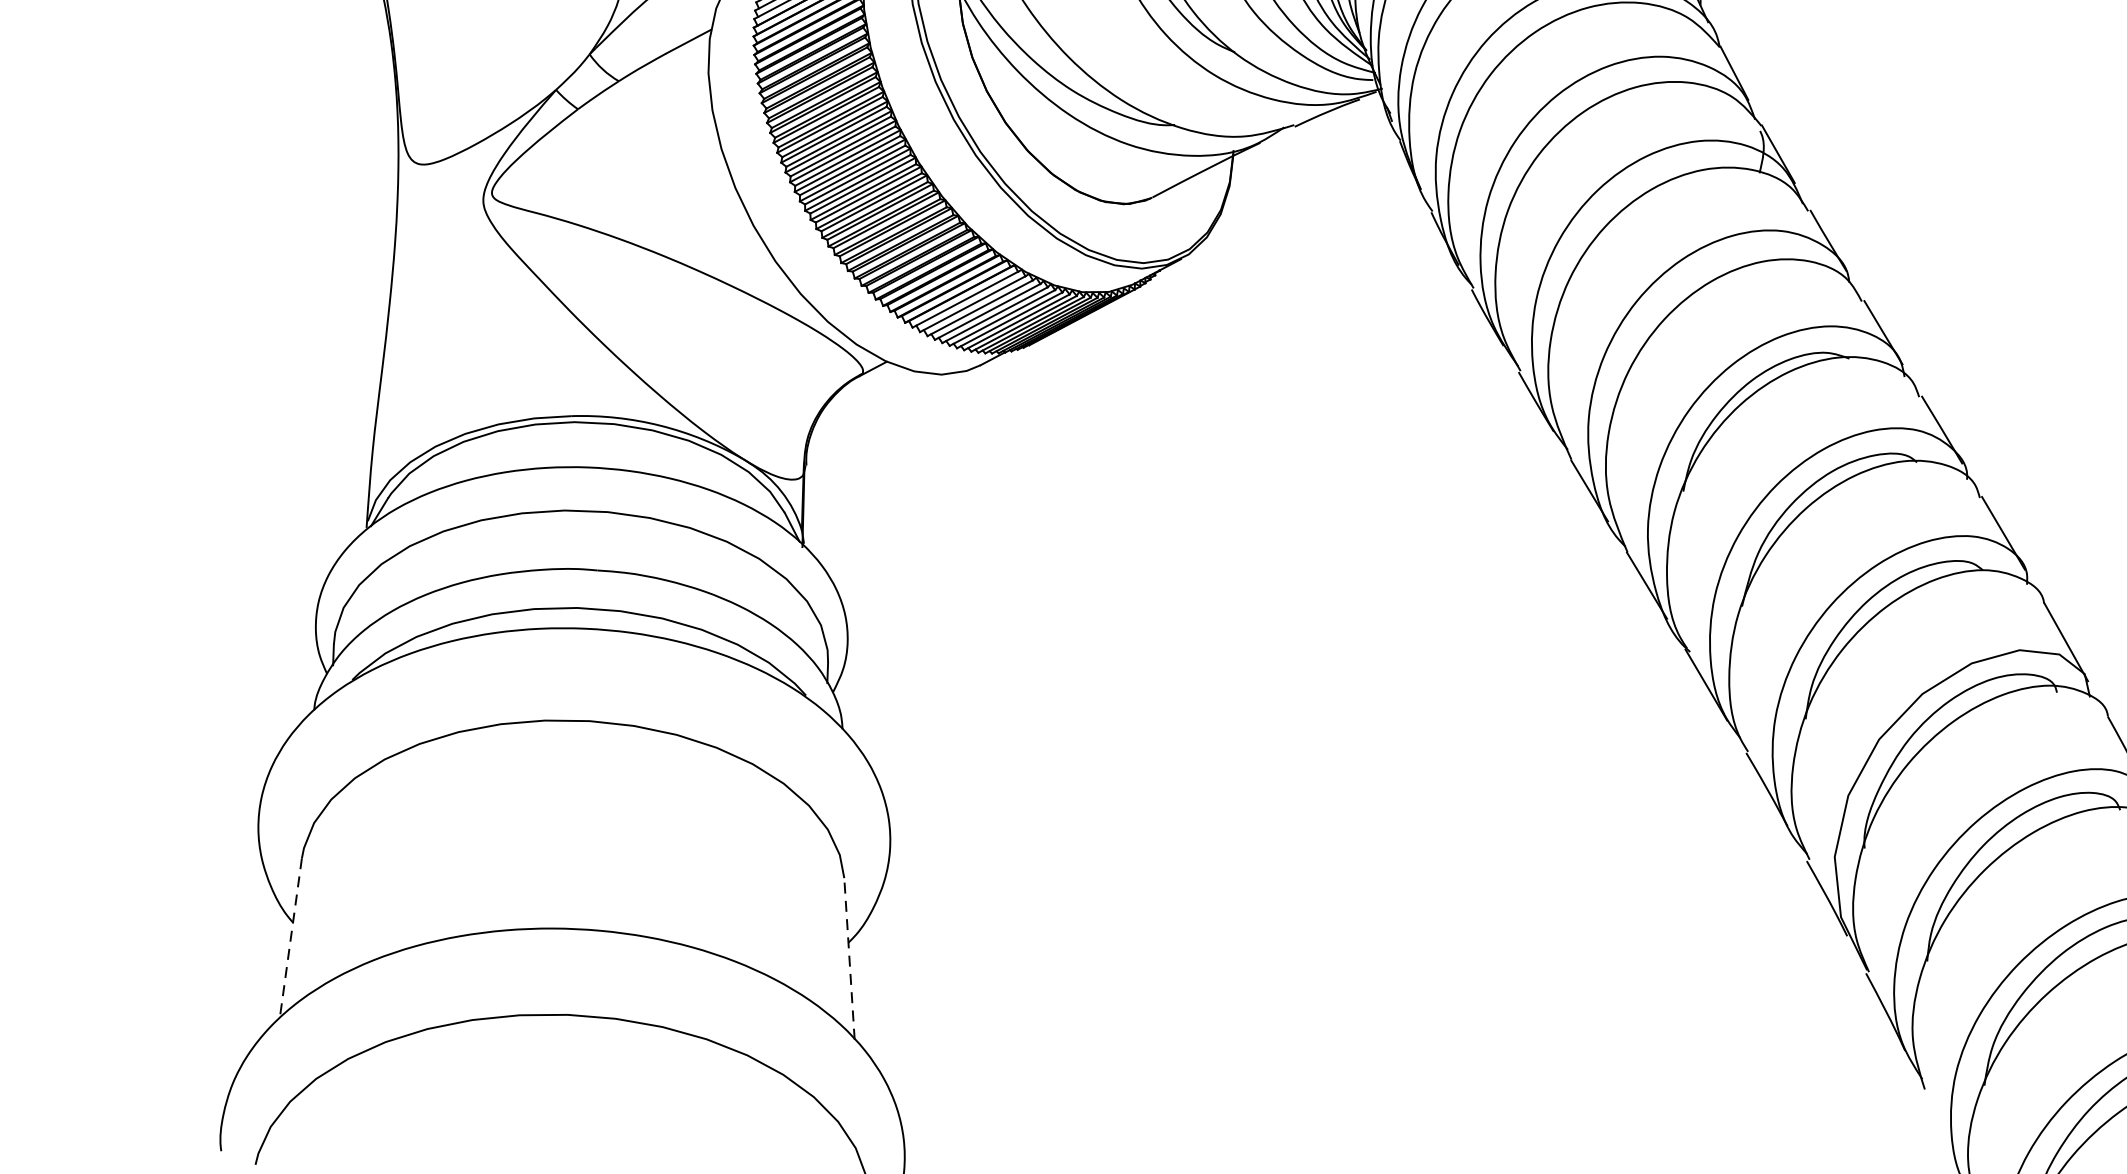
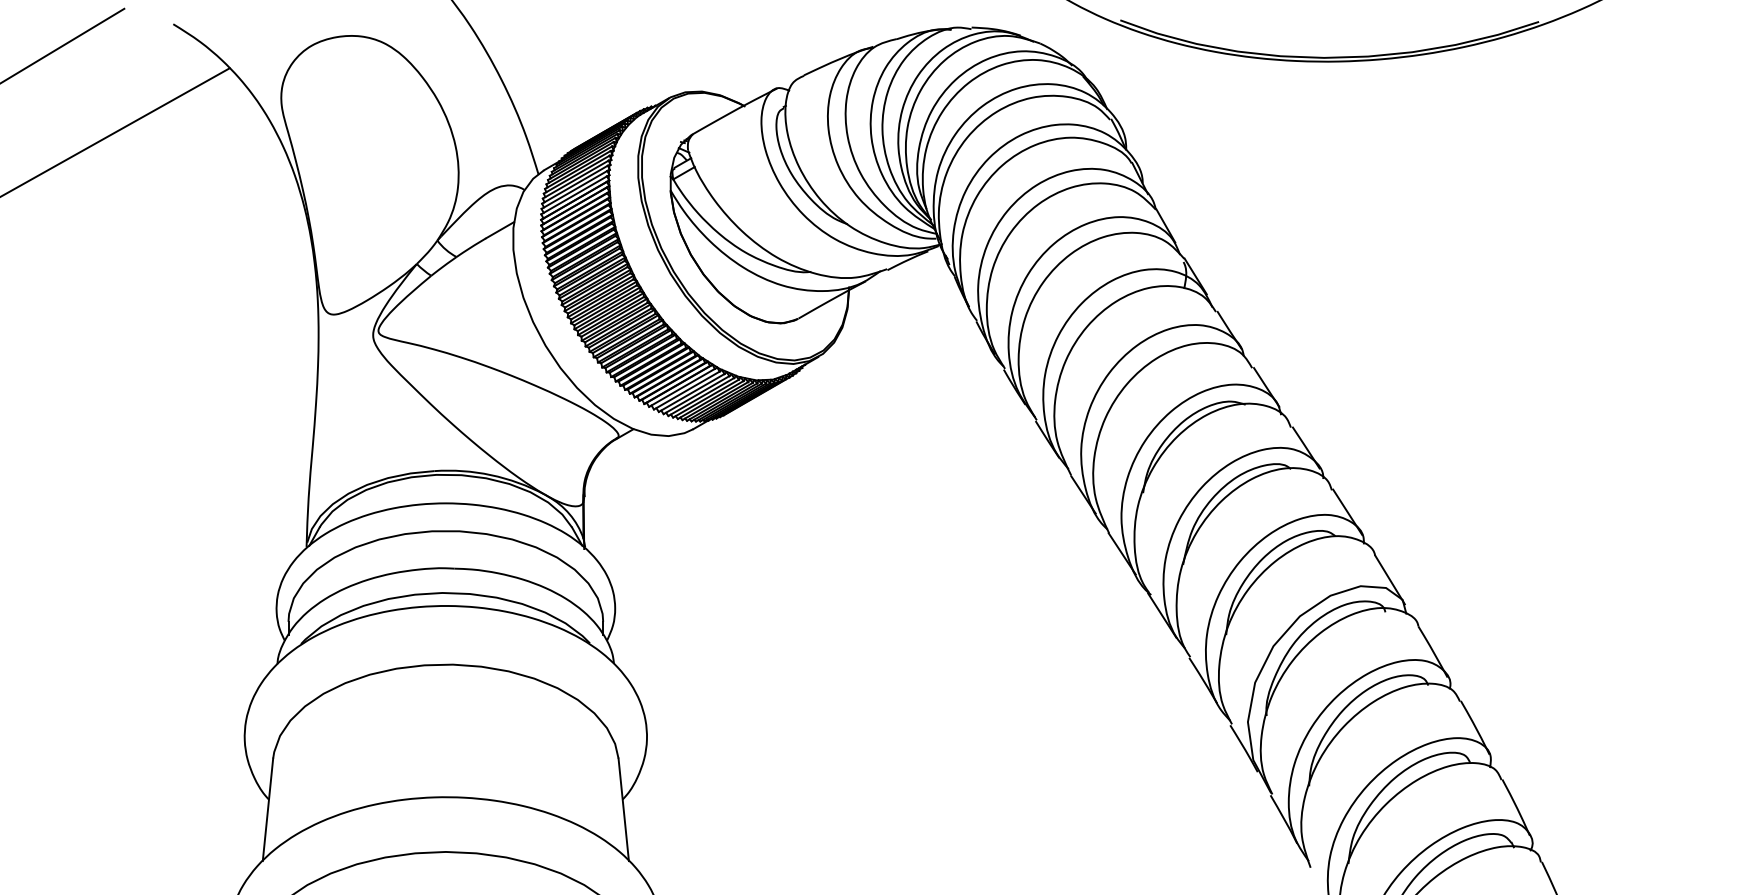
line: (290, 937) -> (267, 809), dashed -> solid
line: (849, 958) -> (623, 809), dashed -> solid

